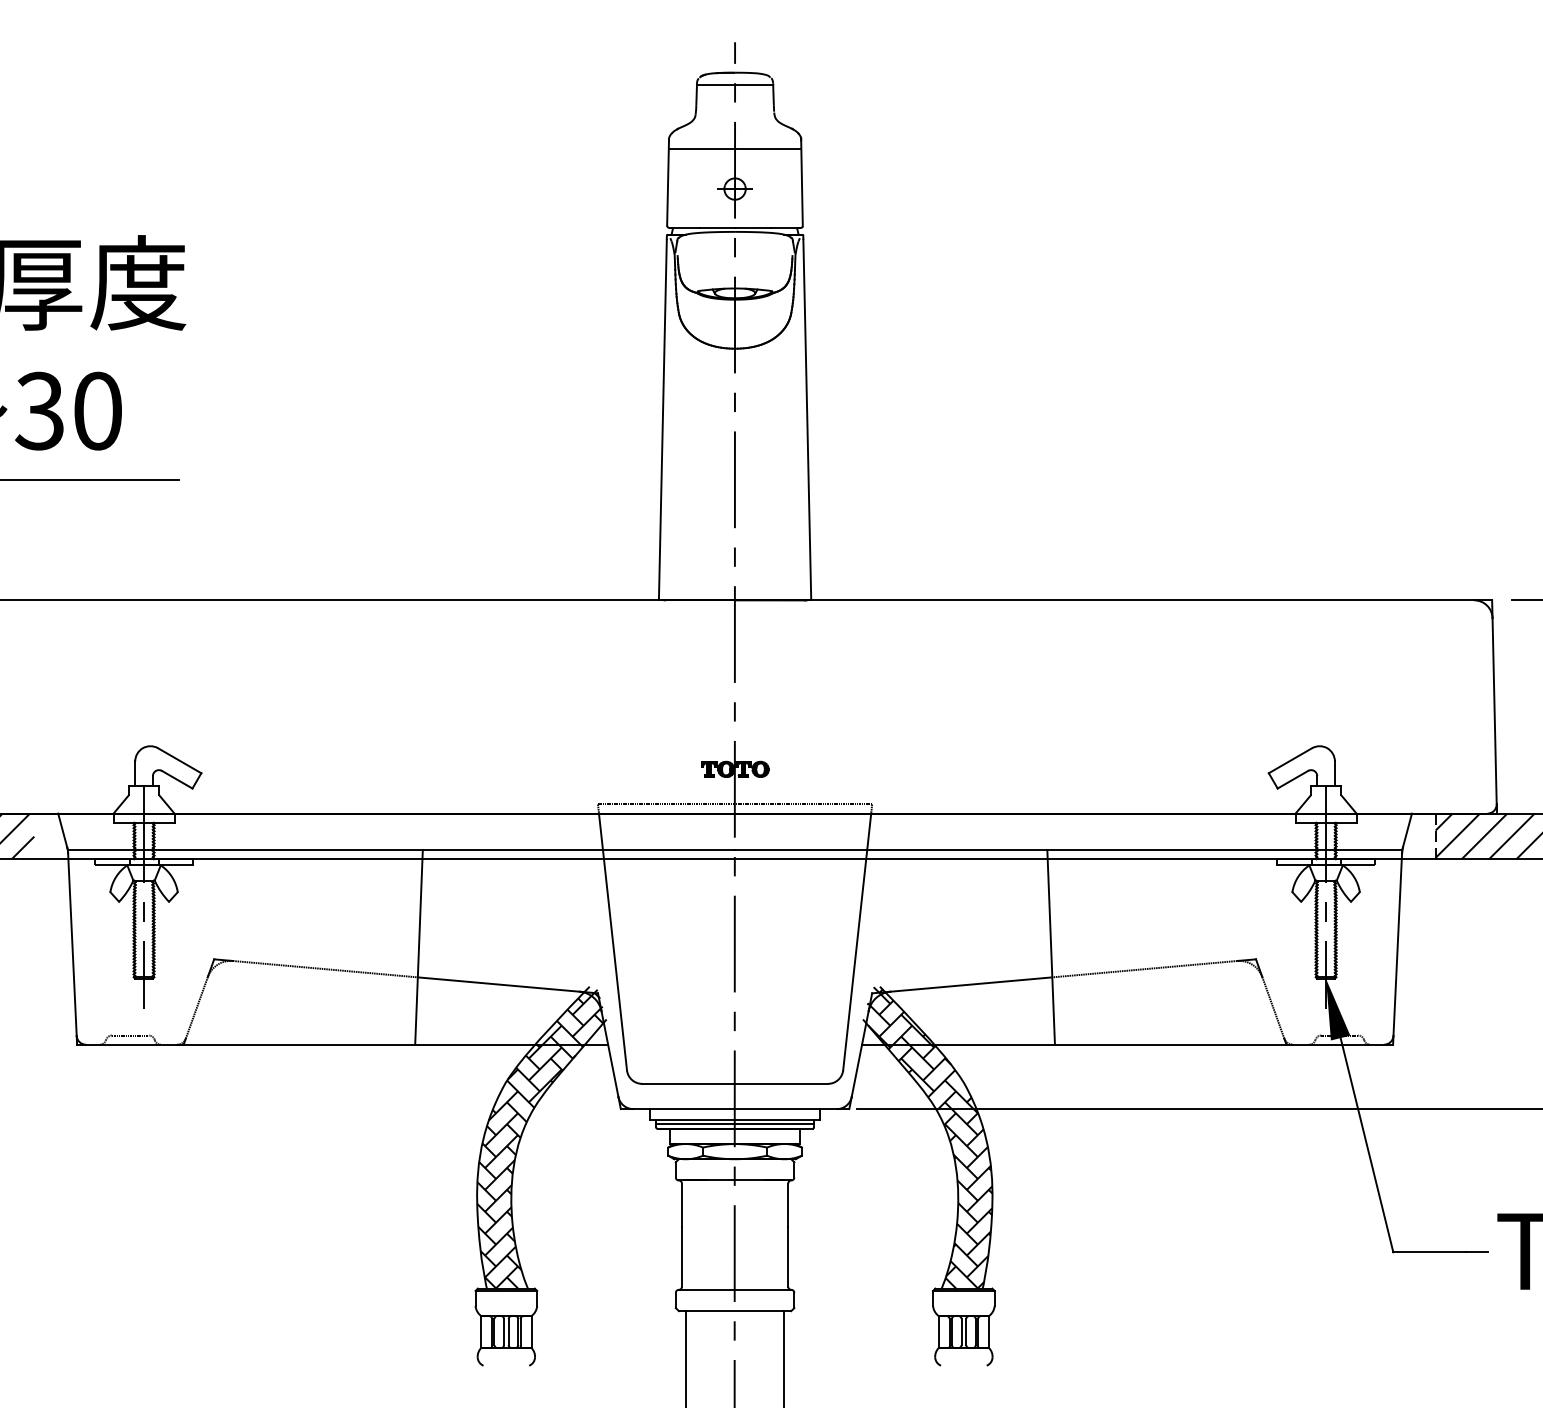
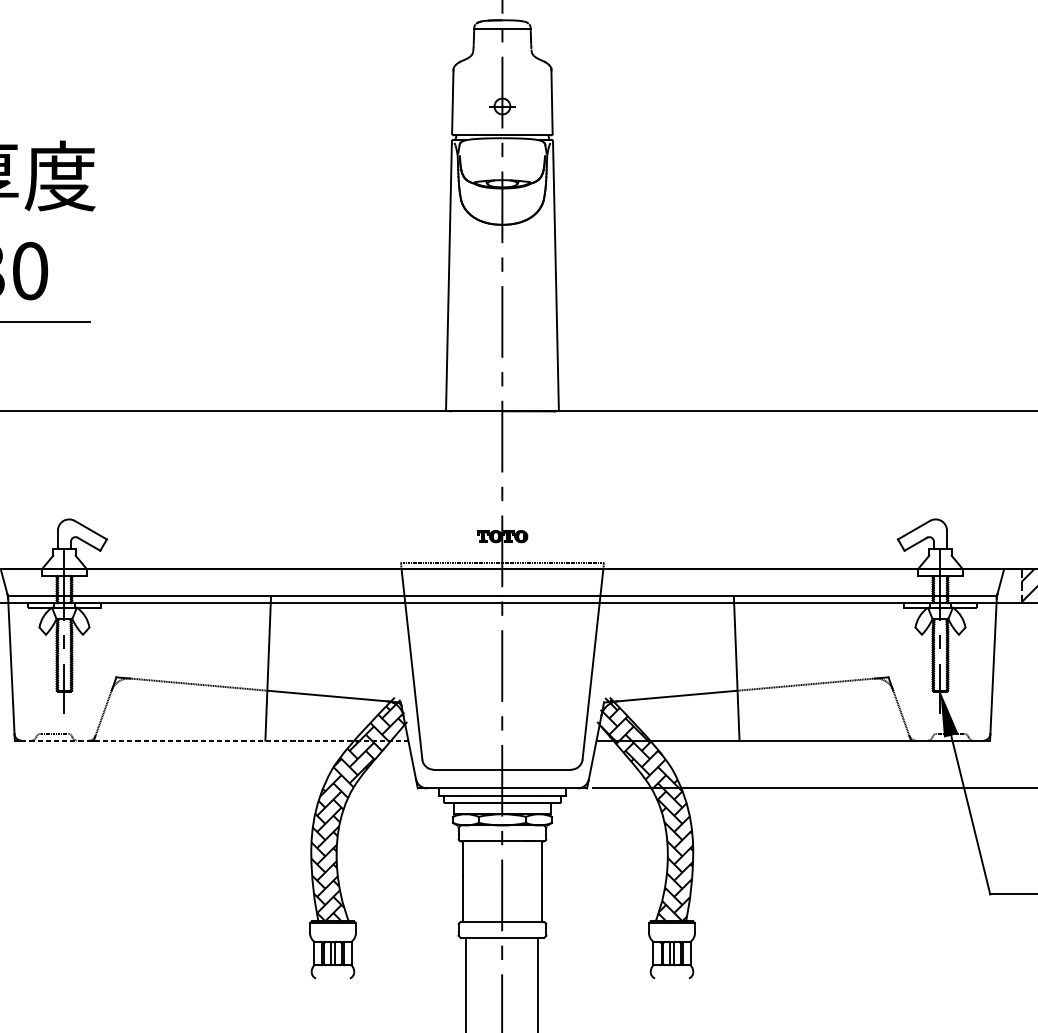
line: (734, 149) -> (502, 77), removed
line: (347, 1044) -> (215, 740), solid -> dashed
line: (735, 1123) -> (502, 799), removed

